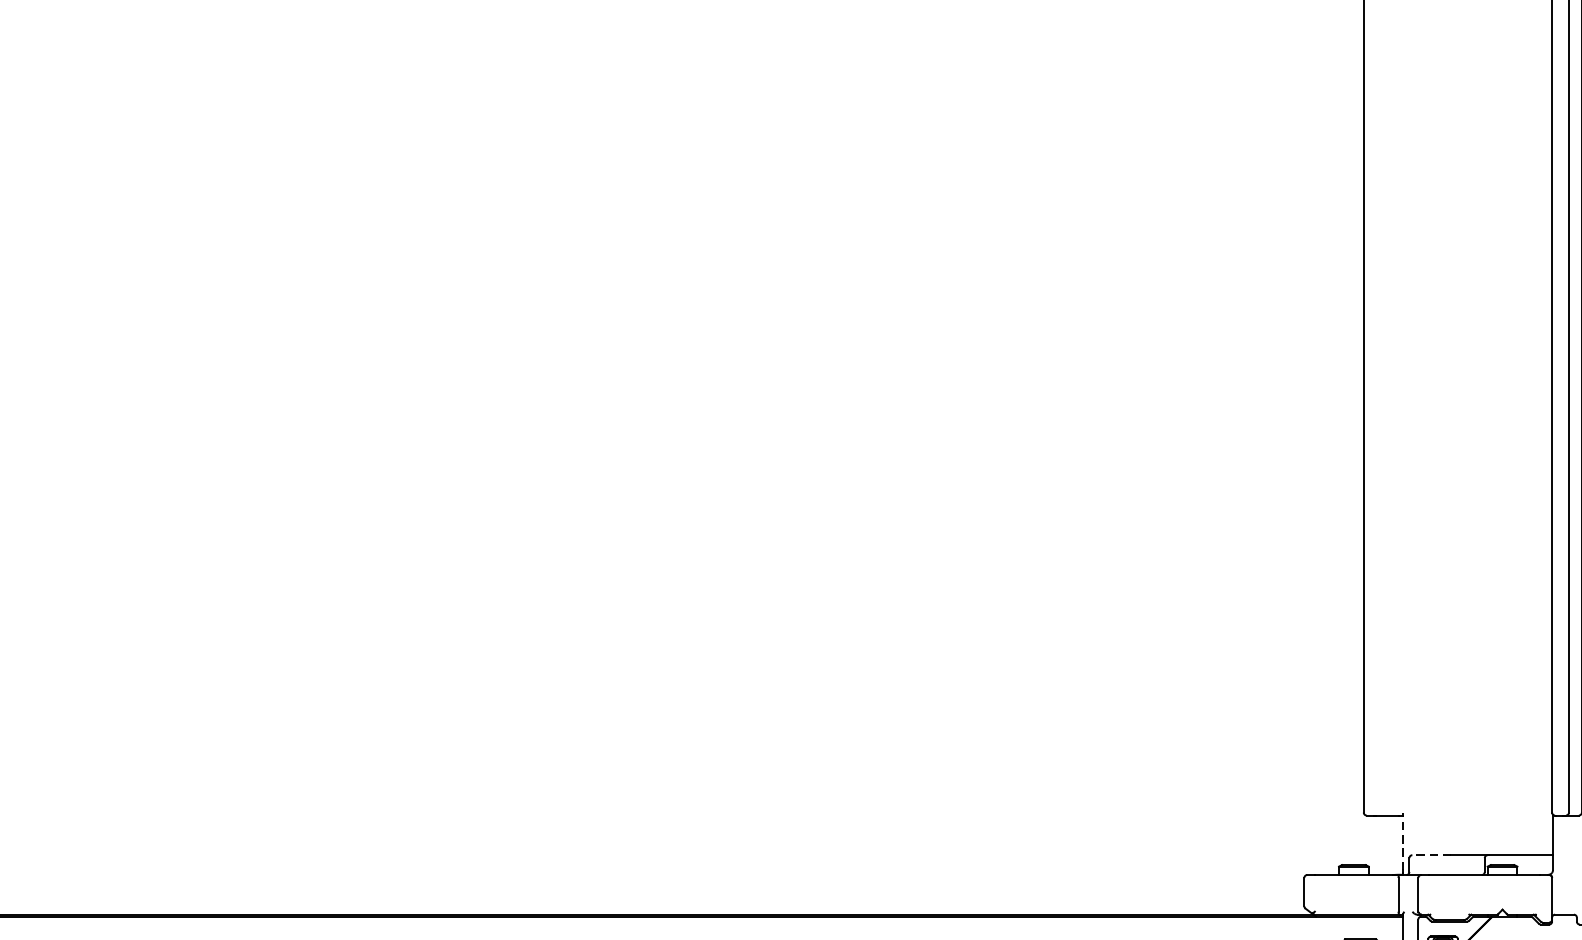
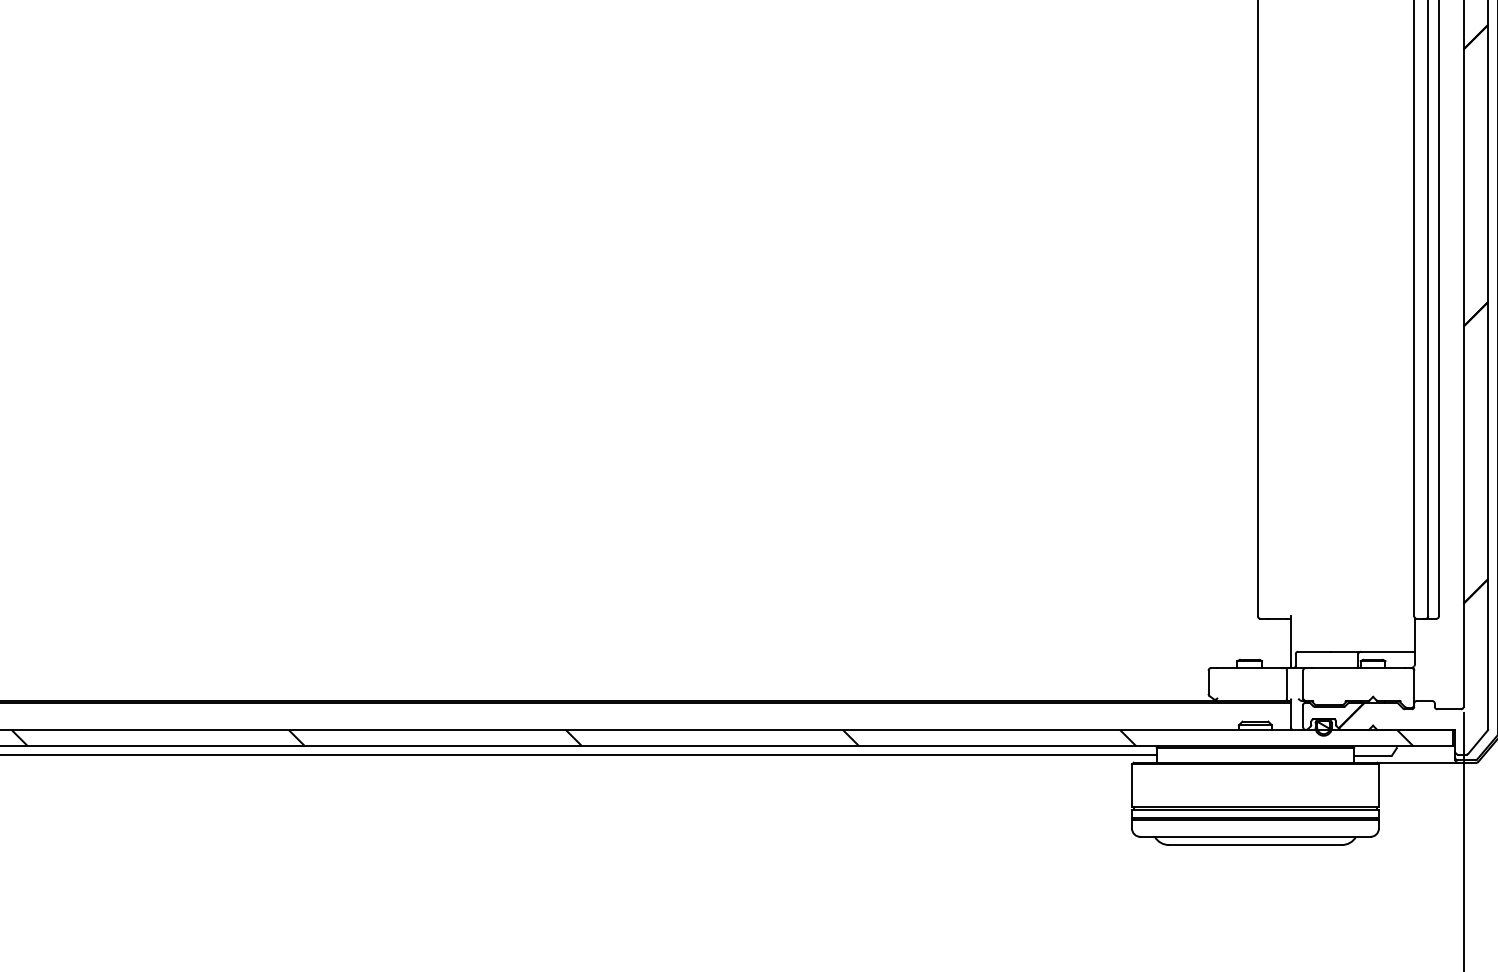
line: (1403, 841) -> (1290, 640), dashed -> solid
line: (1430, 854) -> (1313, 651), dashed -> solid

